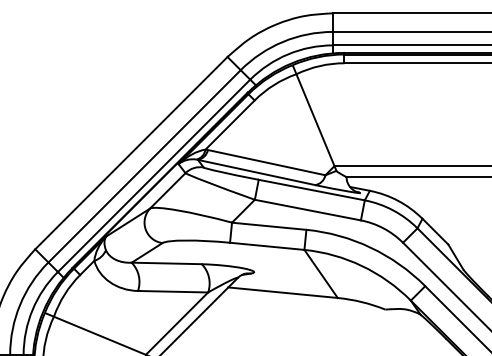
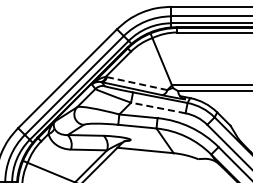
line: (267, 162) -> (137, 83), solid -> dashed
line: (308, 211) -> (158, 108), solid -> dashed

